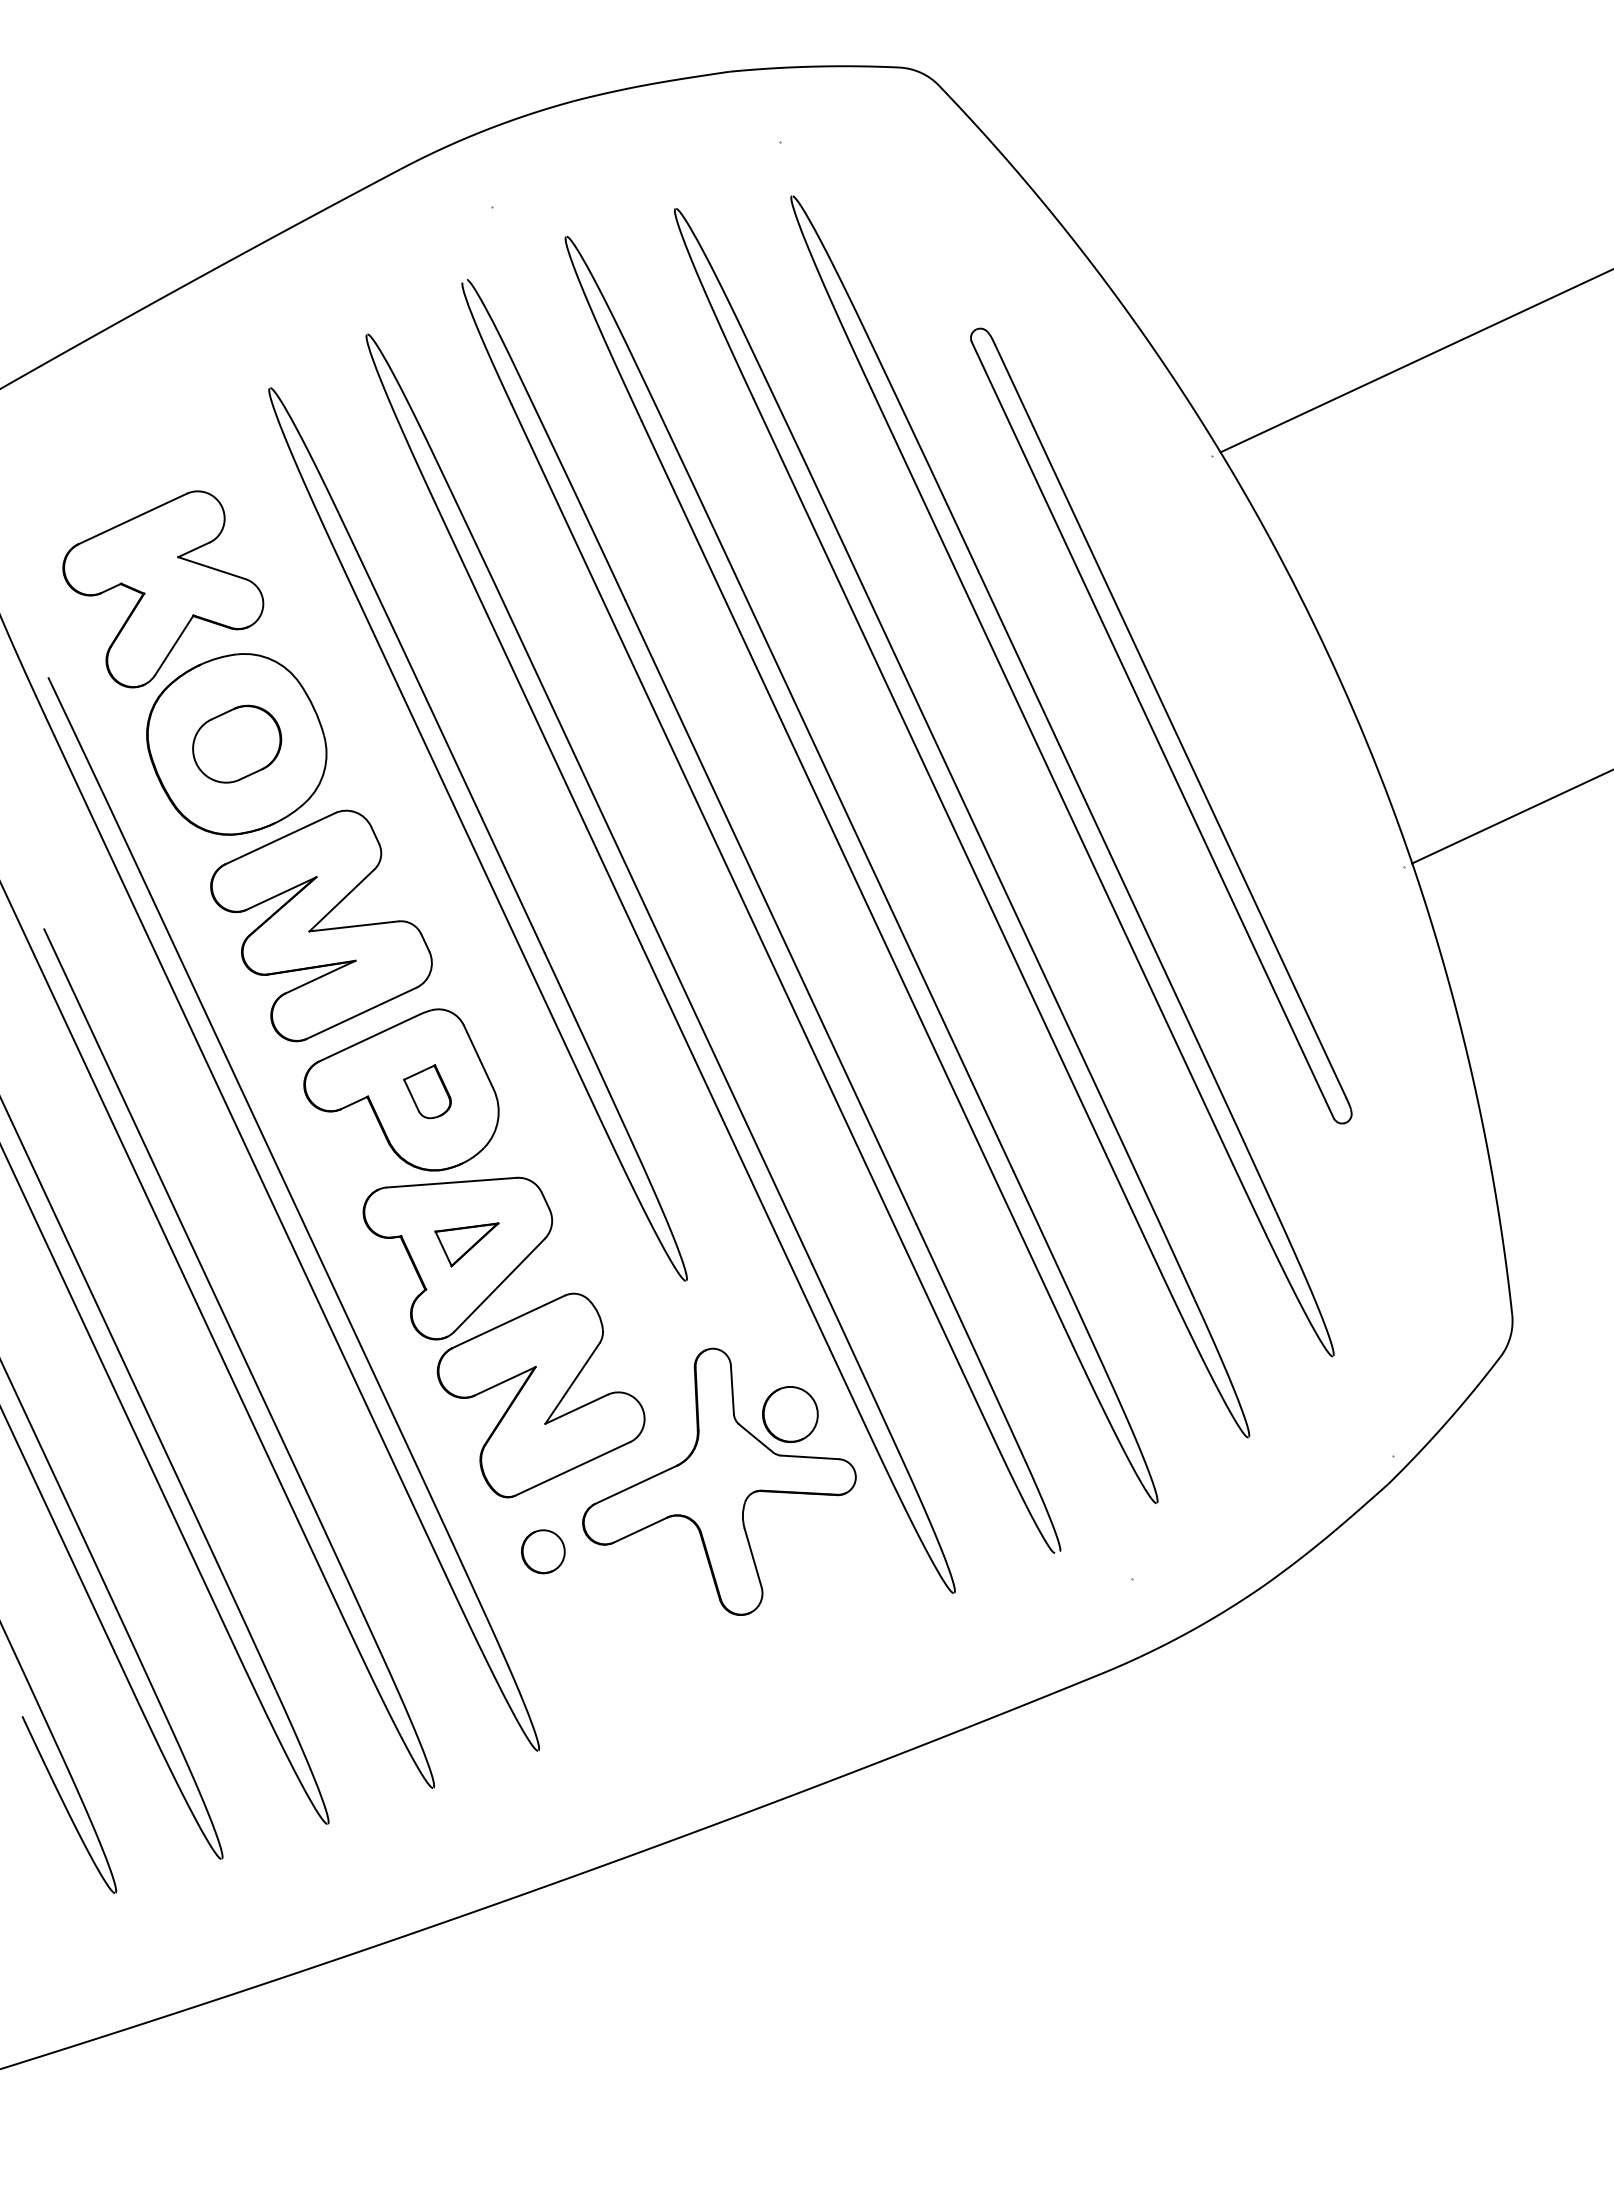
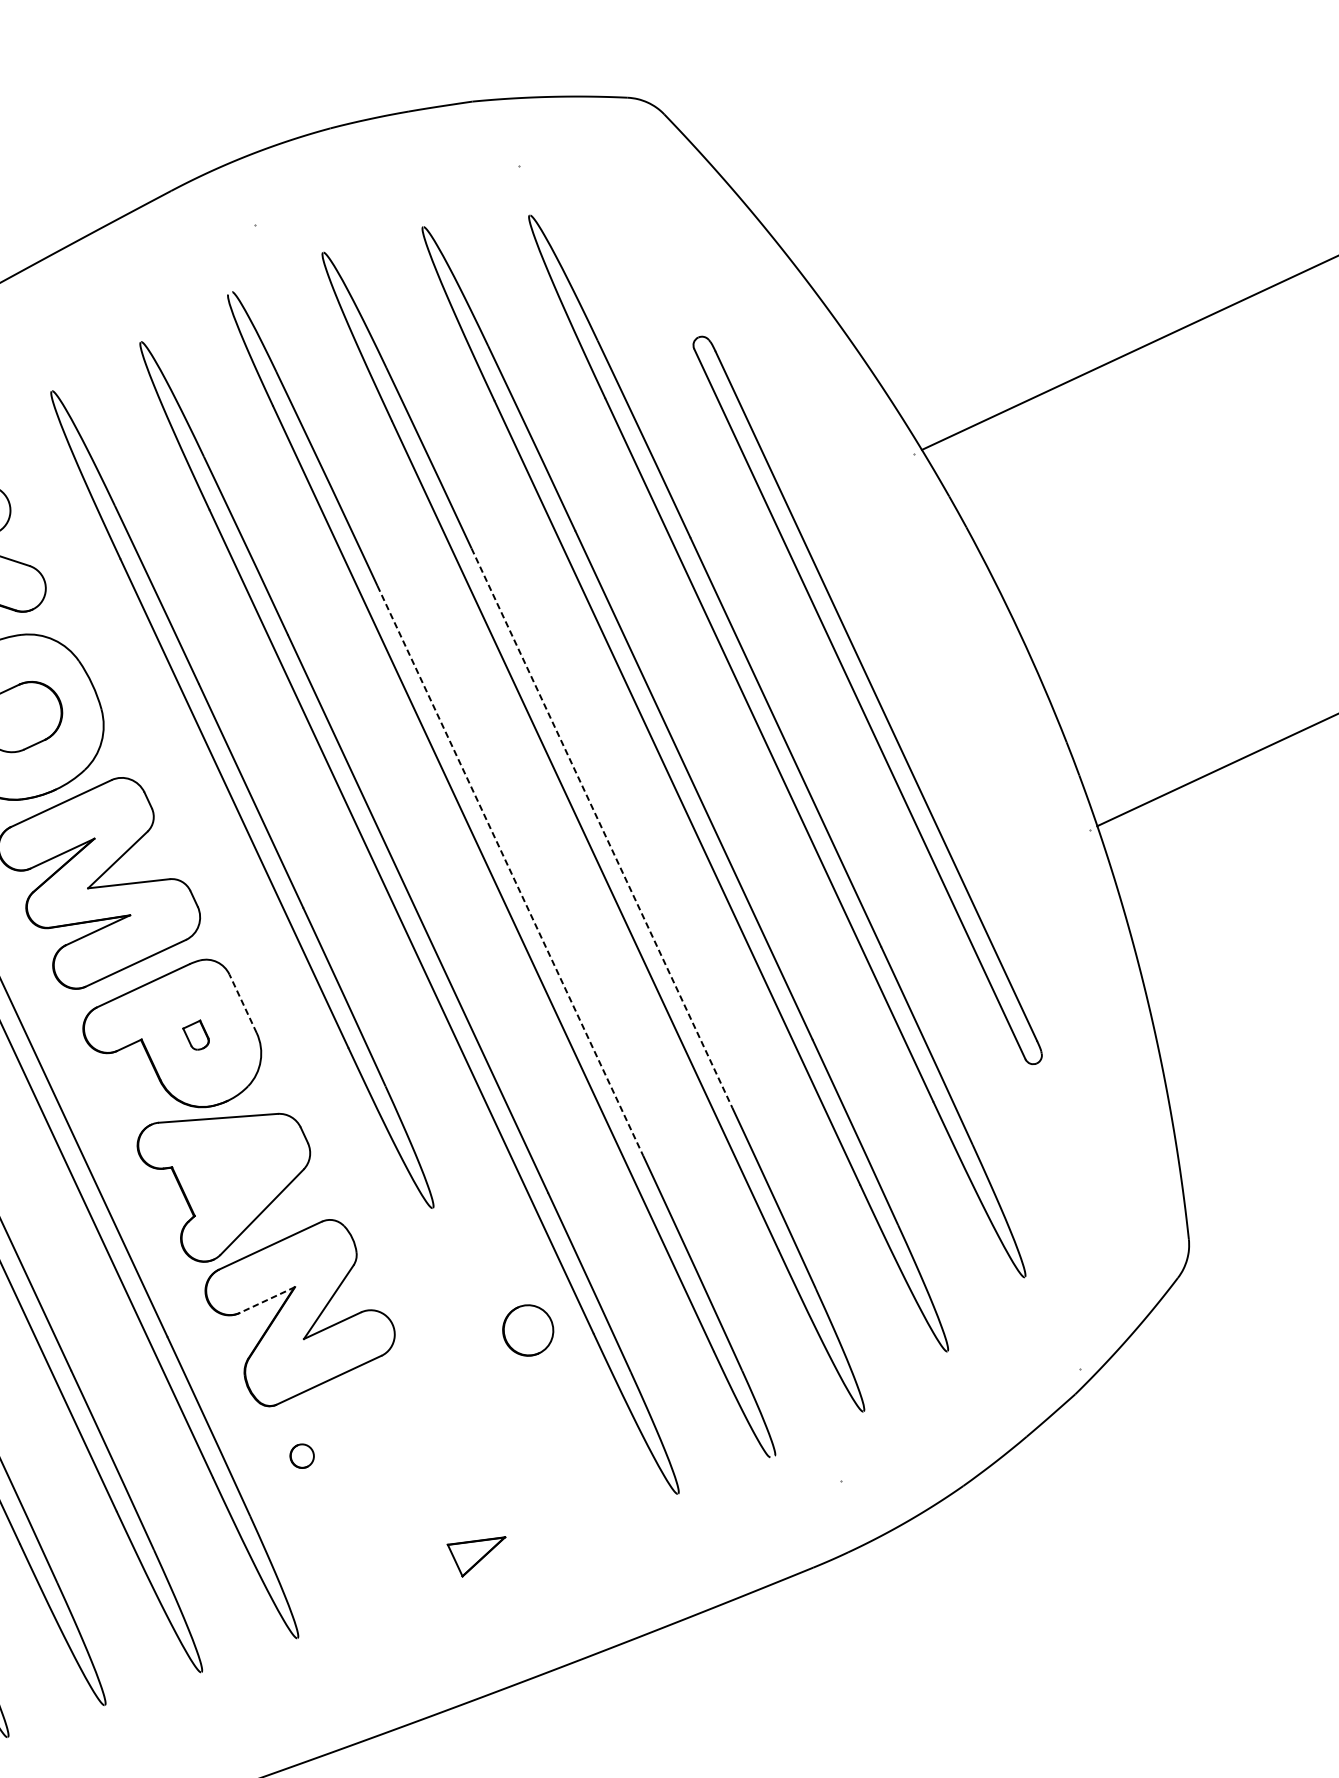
line: (871, 866) -> (602, 828), solid -> dashed
line: (770, 912) -> (510, 871), solid -> dashed
line: (478, 1057) -> (242, 1003), solid -> dashed
part: (427, 1091) -> (196, 1034), size x0.6
part: (466, 1244) -> (476, 1556), moved
line: (505, 1381) -> (267, 1300), solid -> dashed
part: (719, 1481) -> (463, 1391), removed
part: (543, 1551) -> (302, 1455), size x0.6

